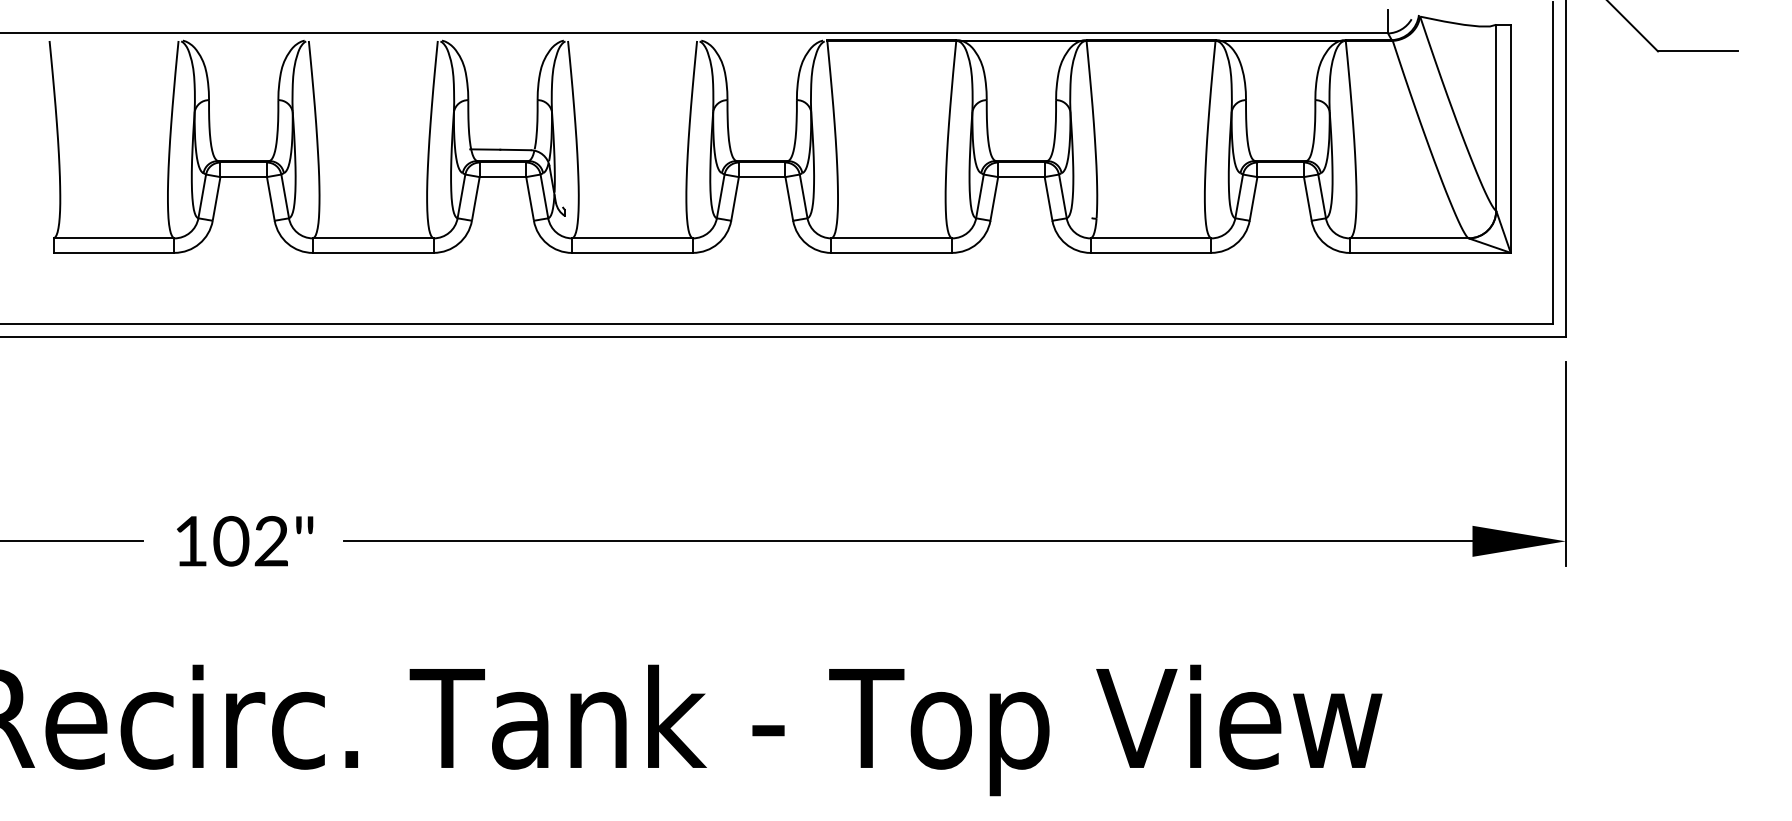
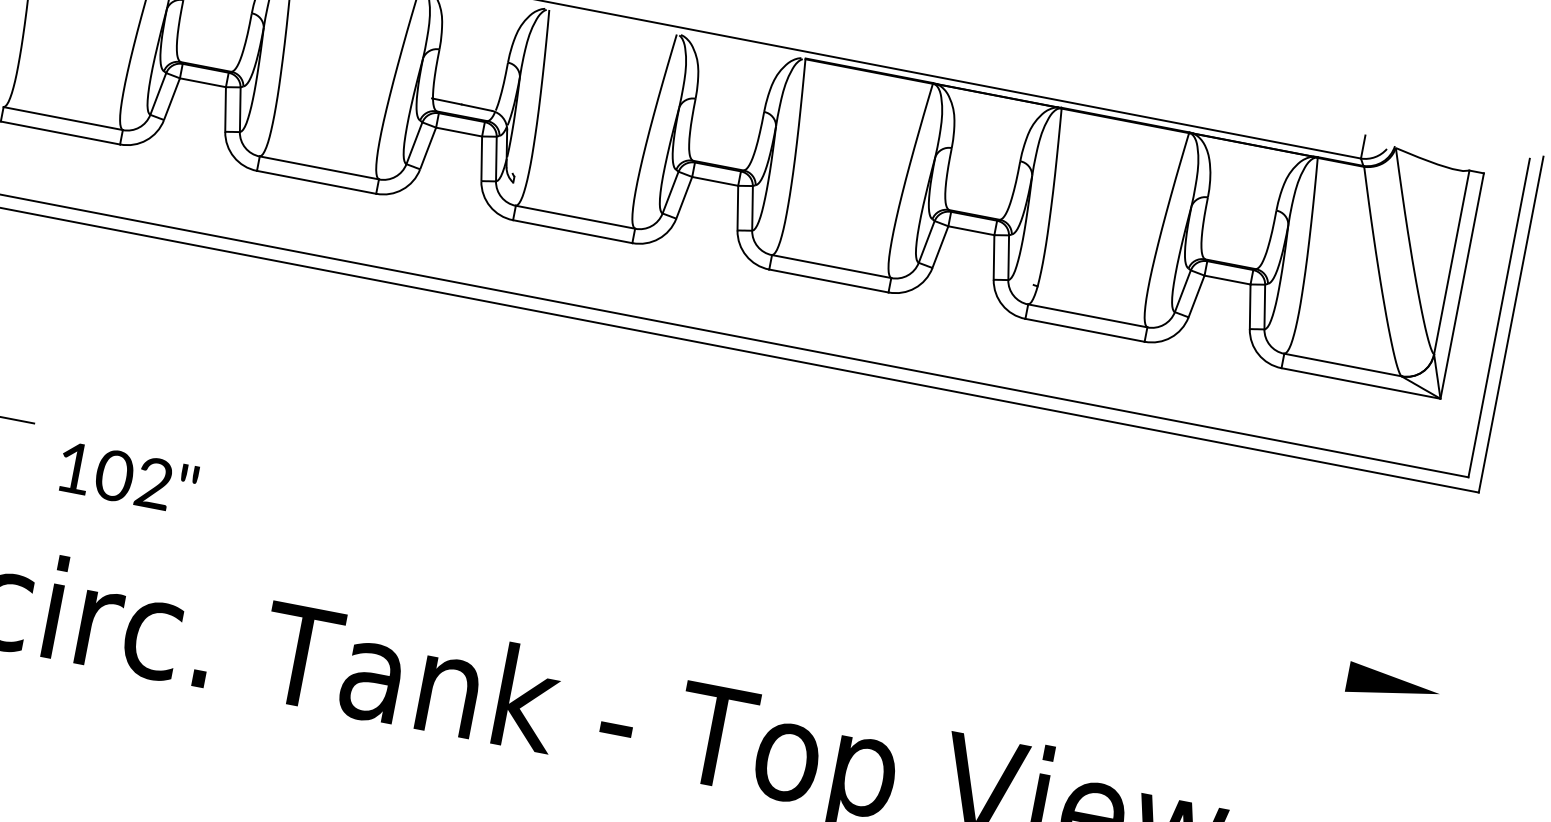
line: (1565, 463) -> (1454, 617), removed
text: (245, 541) -> (128, 478), moved
line: (908, 541) -> (790, 569), removed

